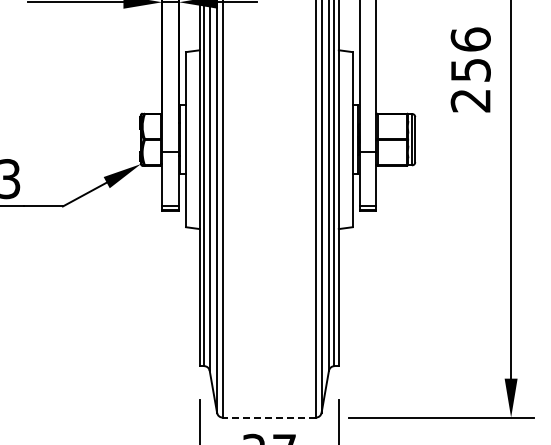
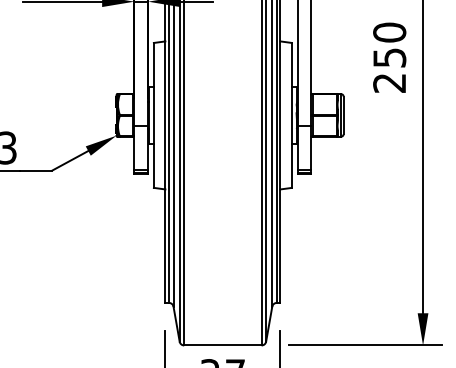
text: (470, 39) -> (389, 32), 256 -> 250
line: (269, 417) -> (223, 345), dashed -> solid

